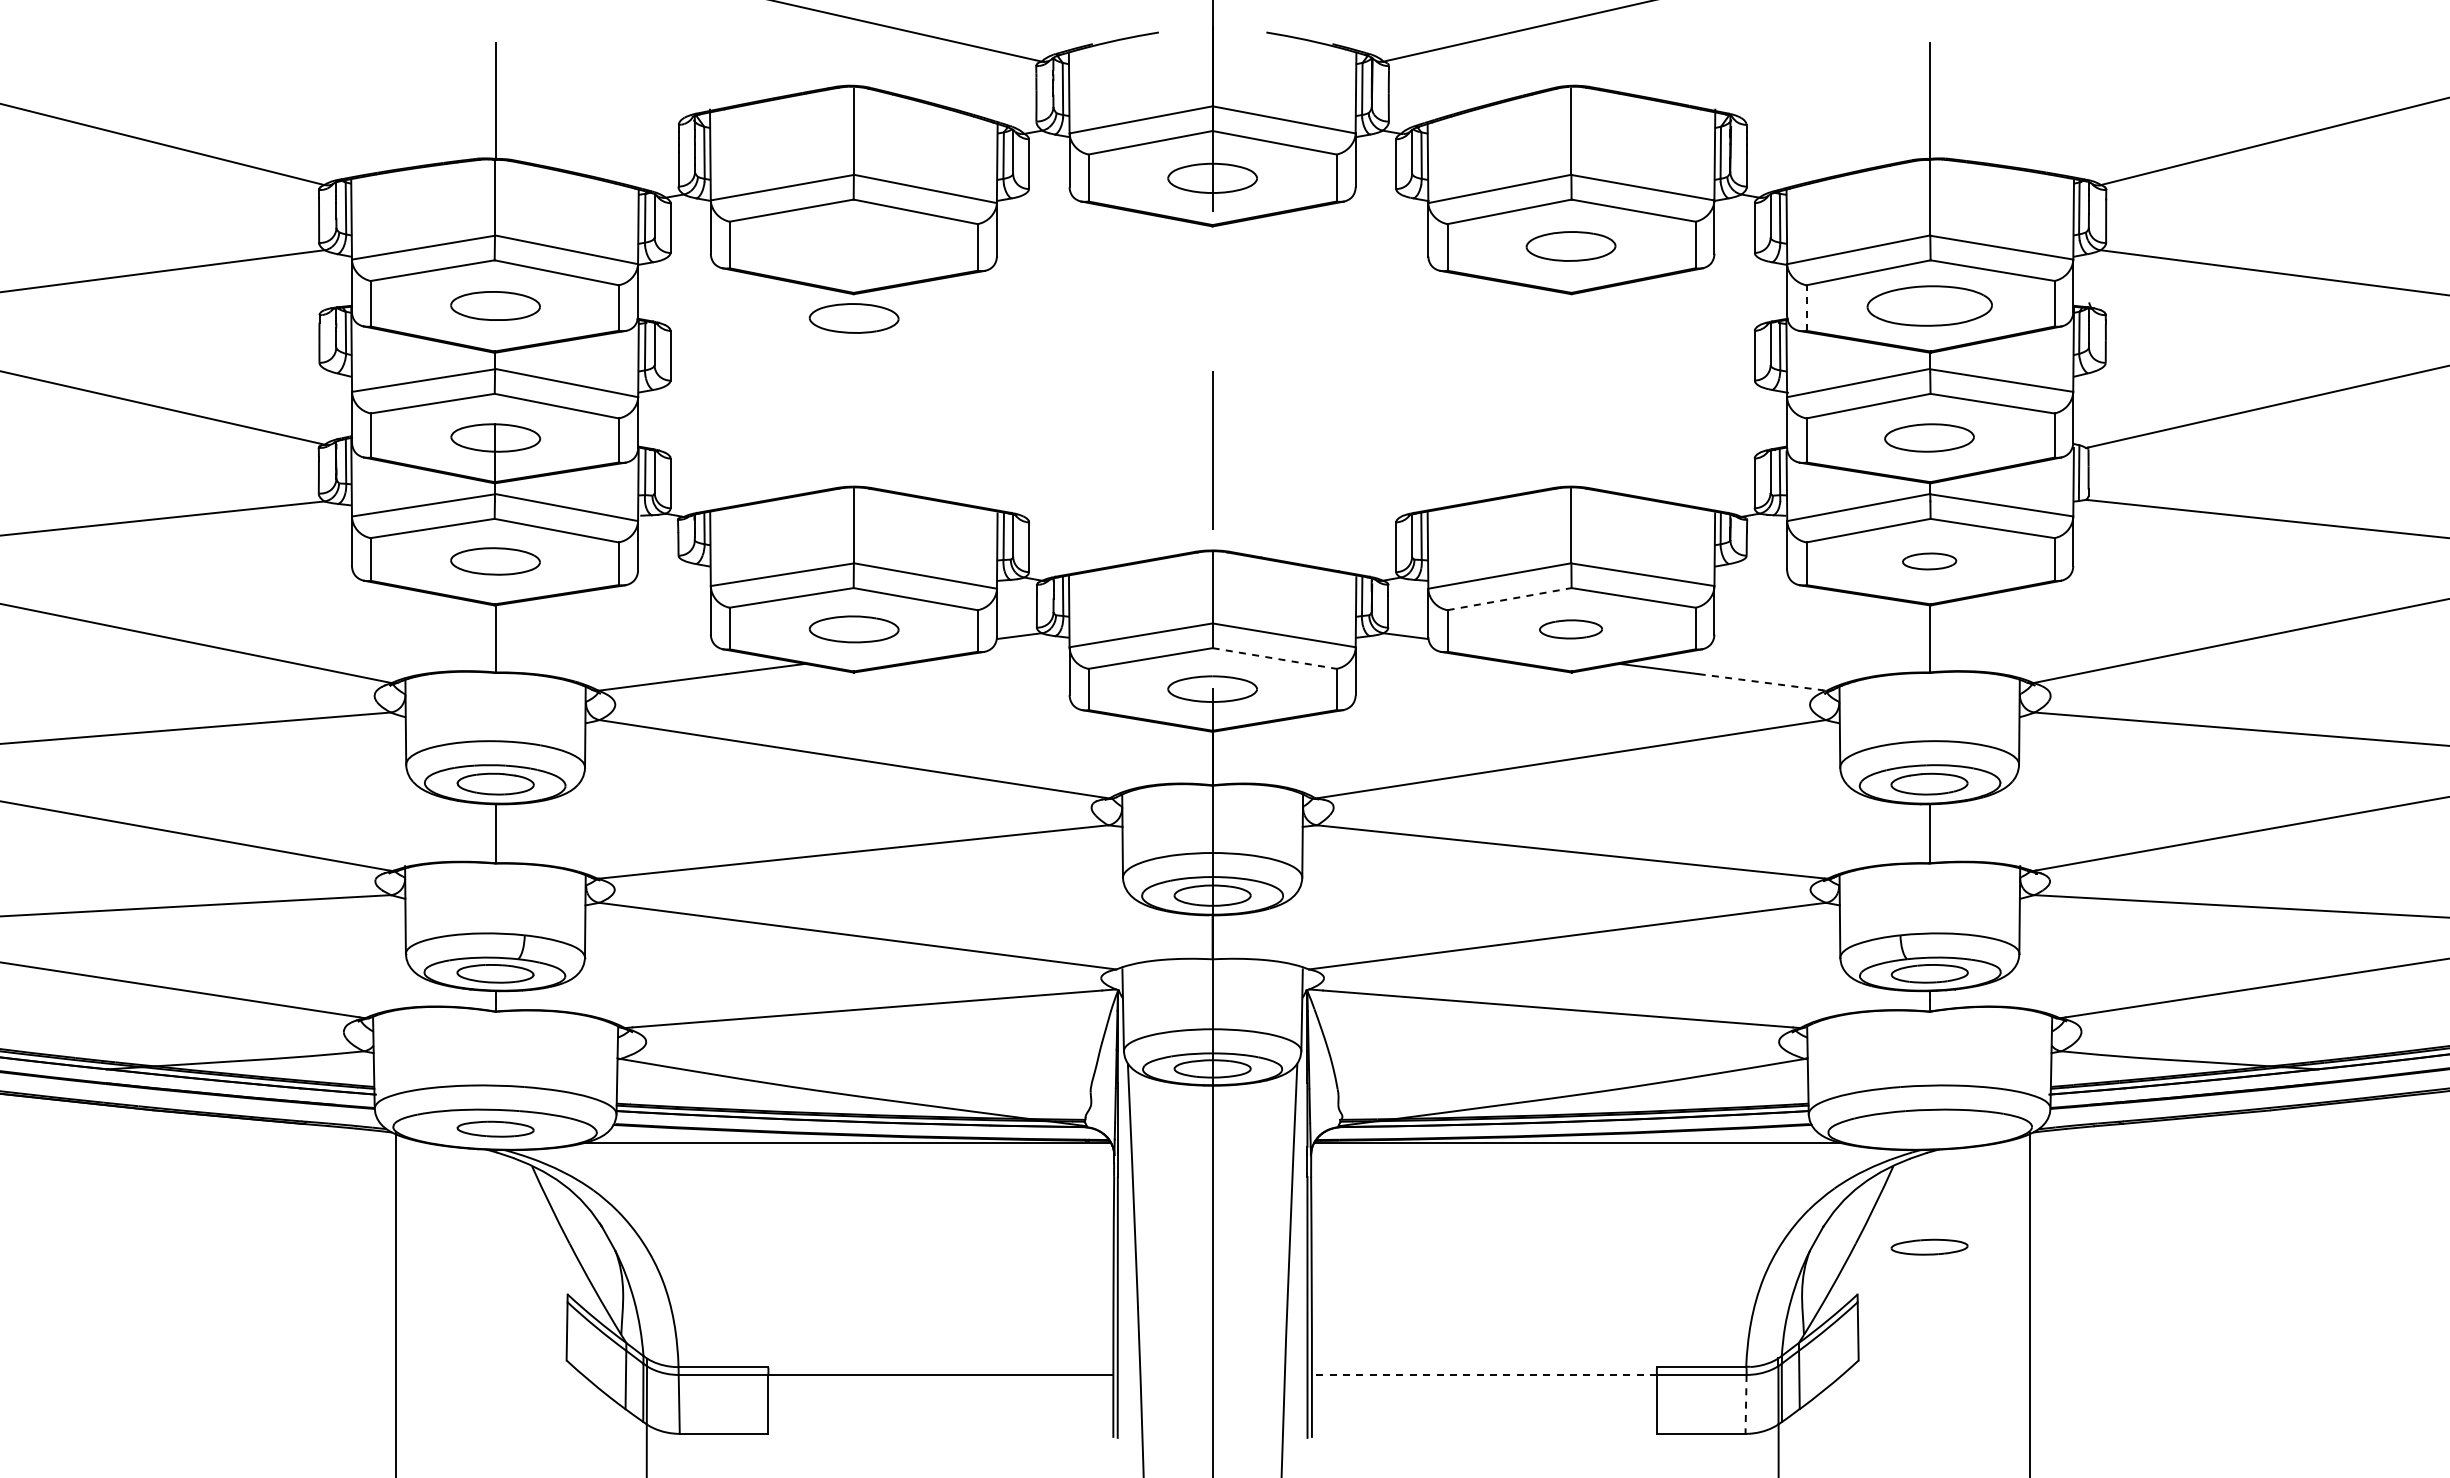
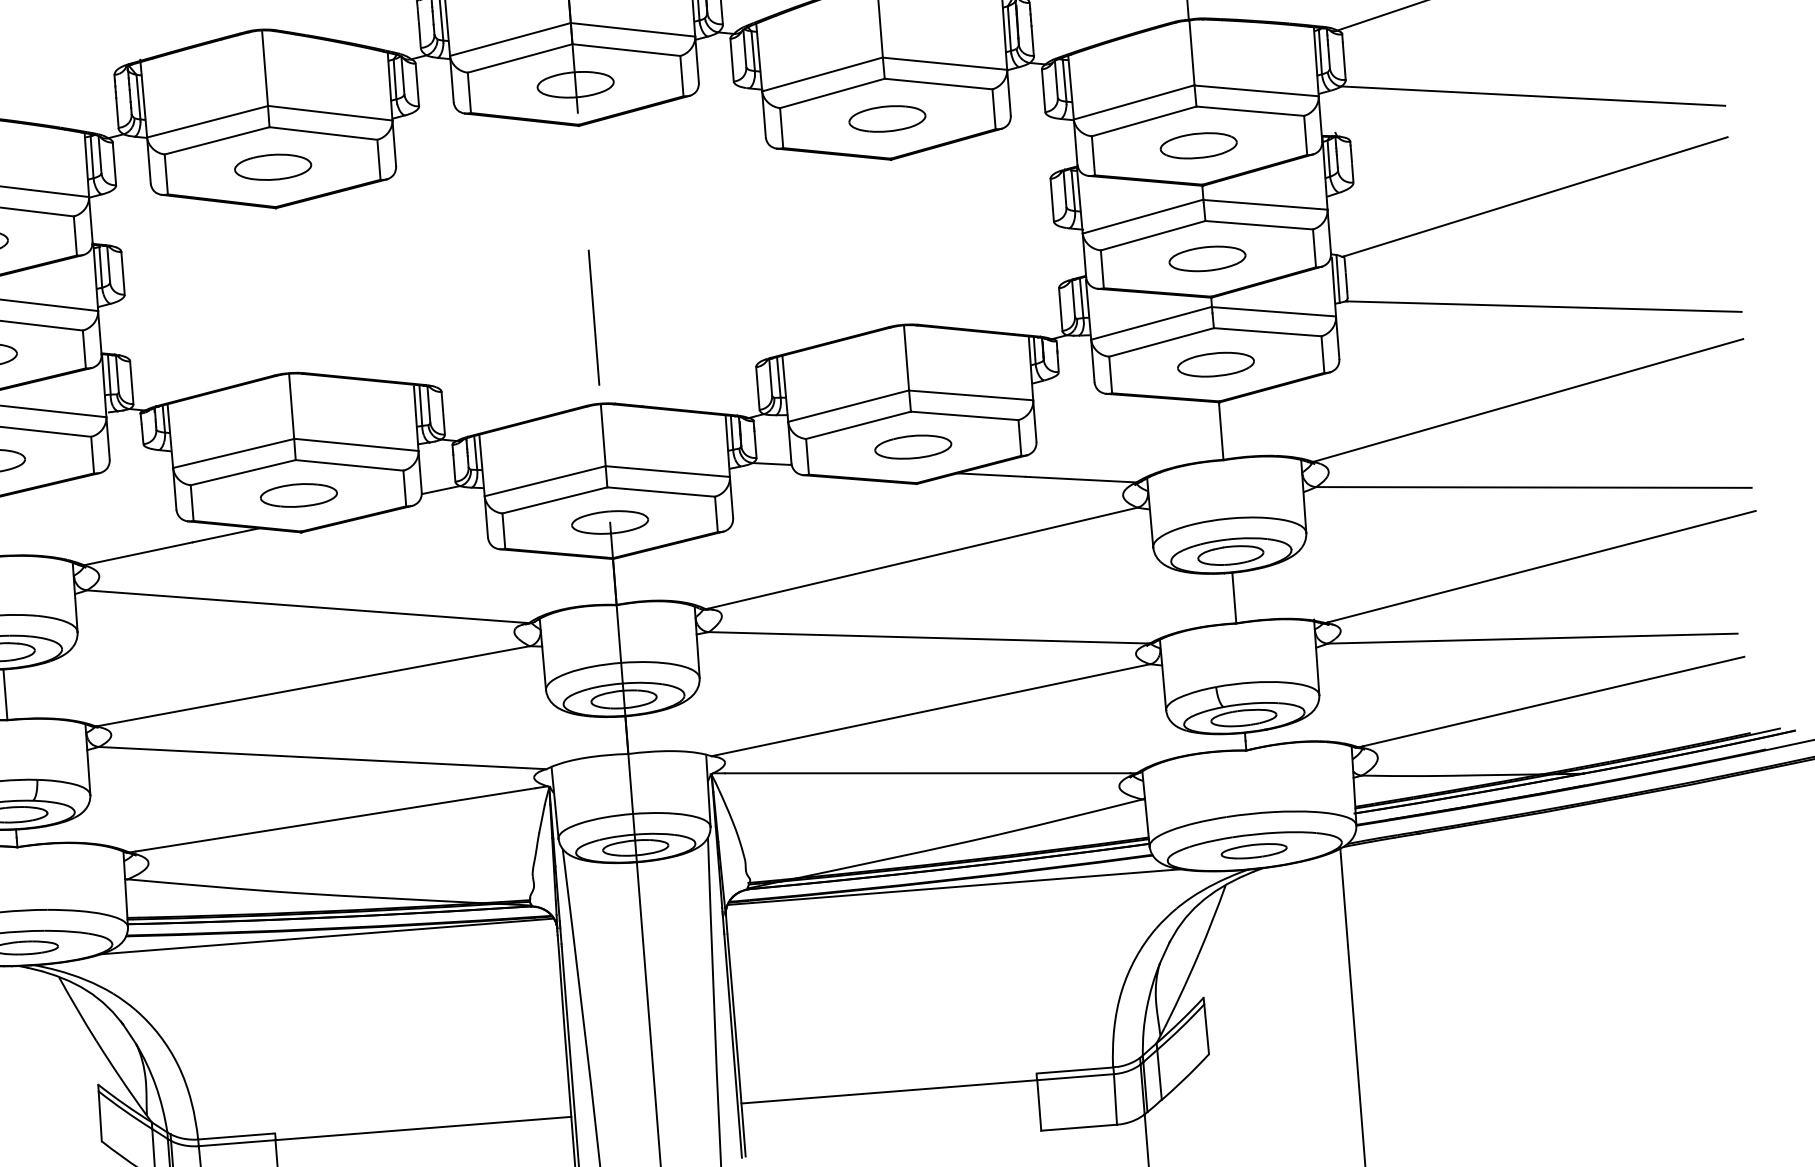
part: (1929, 305) -> (1198, 145), size x0.71
line: (1806, 308) -> (1093, 156), dashed -> solid
part: (853, 318) -> (272, 167), moved
part: (1929, 561) -> (1215, 364), size x1.67
line: (1509, 599) -> (858, 425), dashed -> solid
part: (1570, 629) -> (912, 447), size x1.43
line: (1274, 658) -> (661, 492), dashed -> solid
line: (1762, 682) -> (1080, 479), dashed -> solid
part: (1929, 1246) -> (1254, 850), moved
line: (1484, 1374) -> (889, 1091), dashed -> solid
line: (1746, 1404) -> (1115, 1099), dashed -> solid

